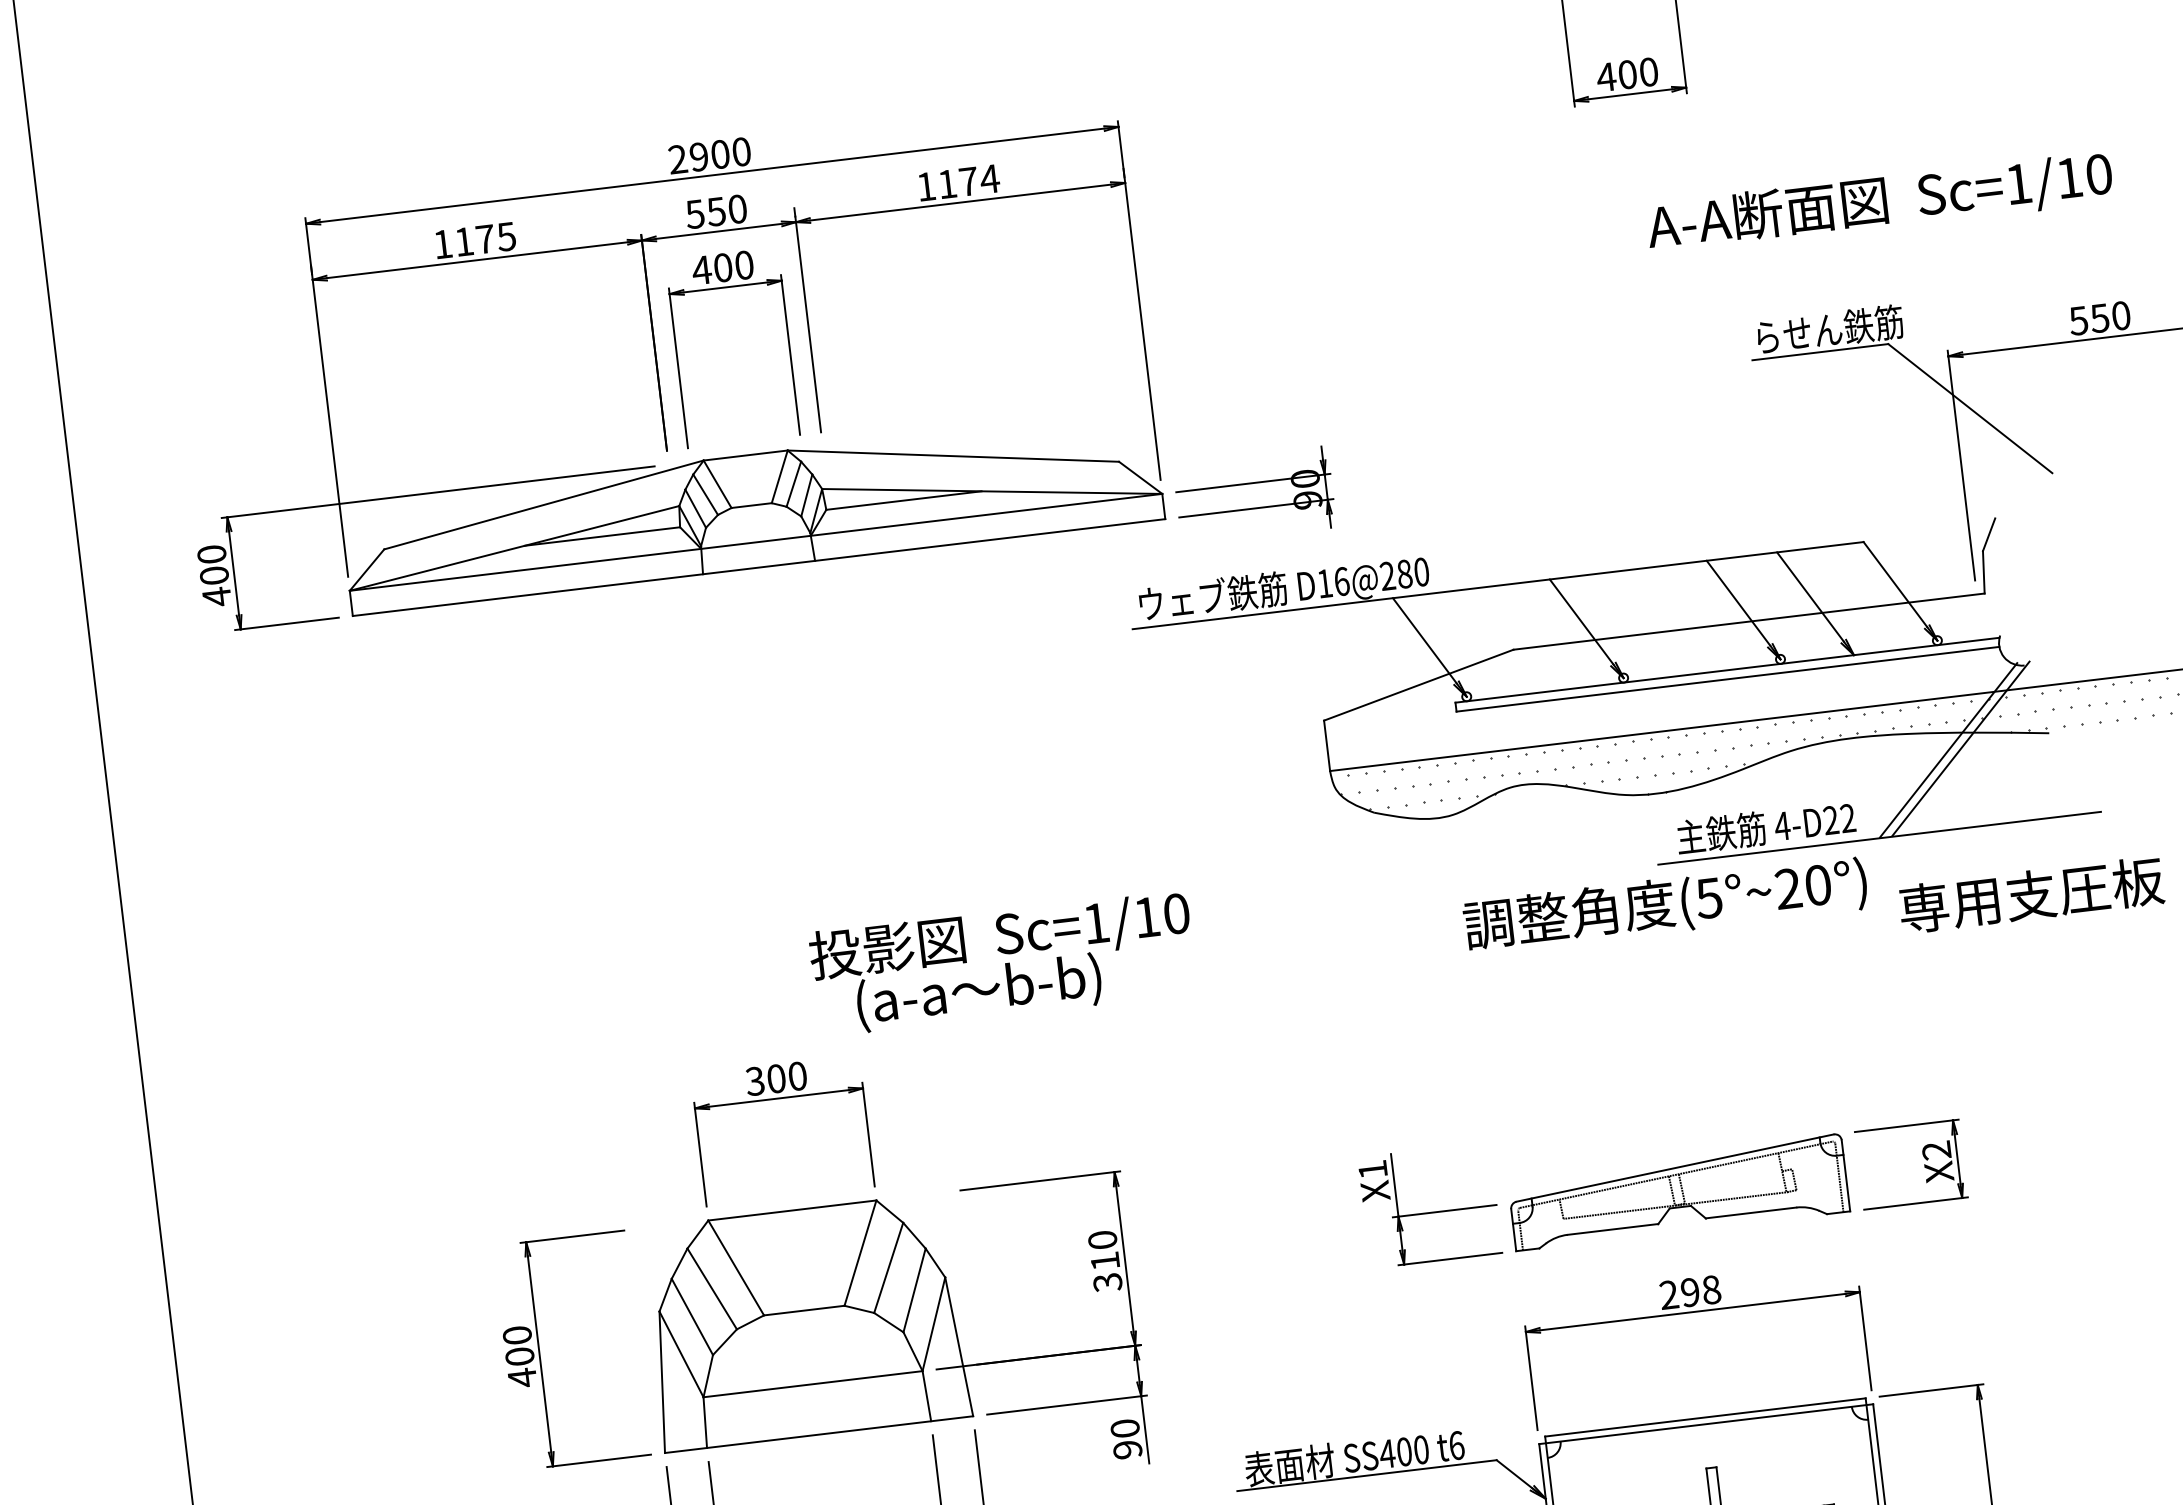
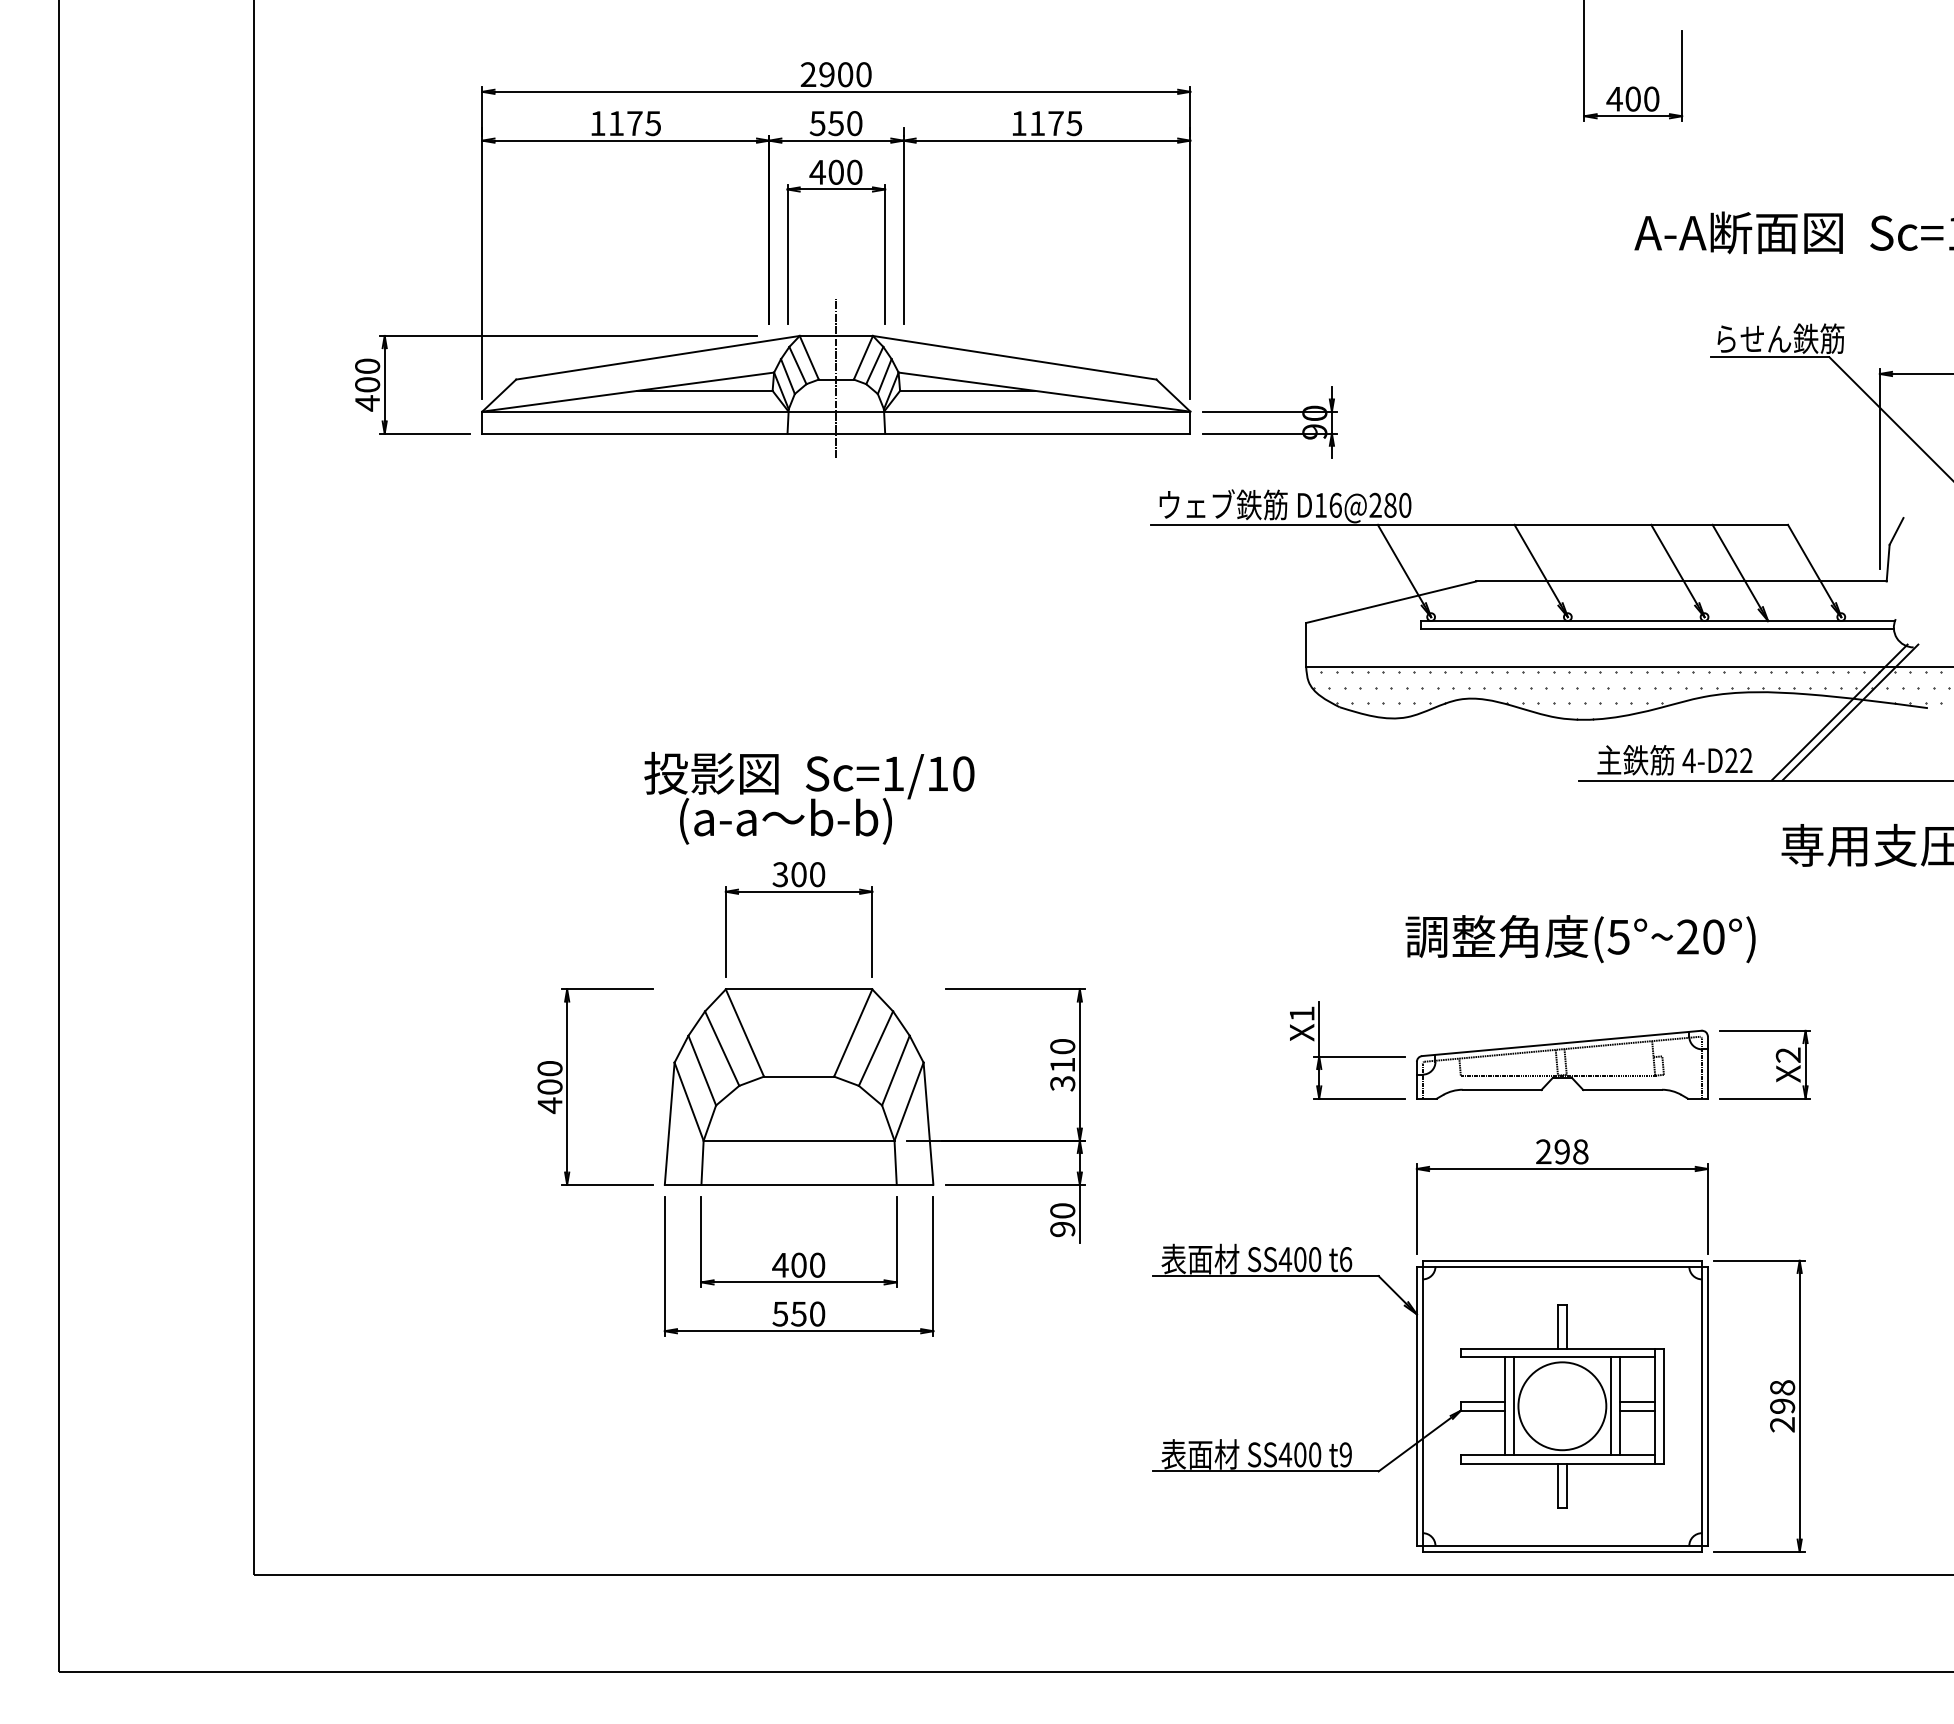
text: (989, 179) -> (1074, 123), 1174 -> 1175
line: (751, 504) -> (836, 378), added
text: (1665, 906) -> (1580, 939), moved
text: (1003, 963) -> (809, 798), moved

